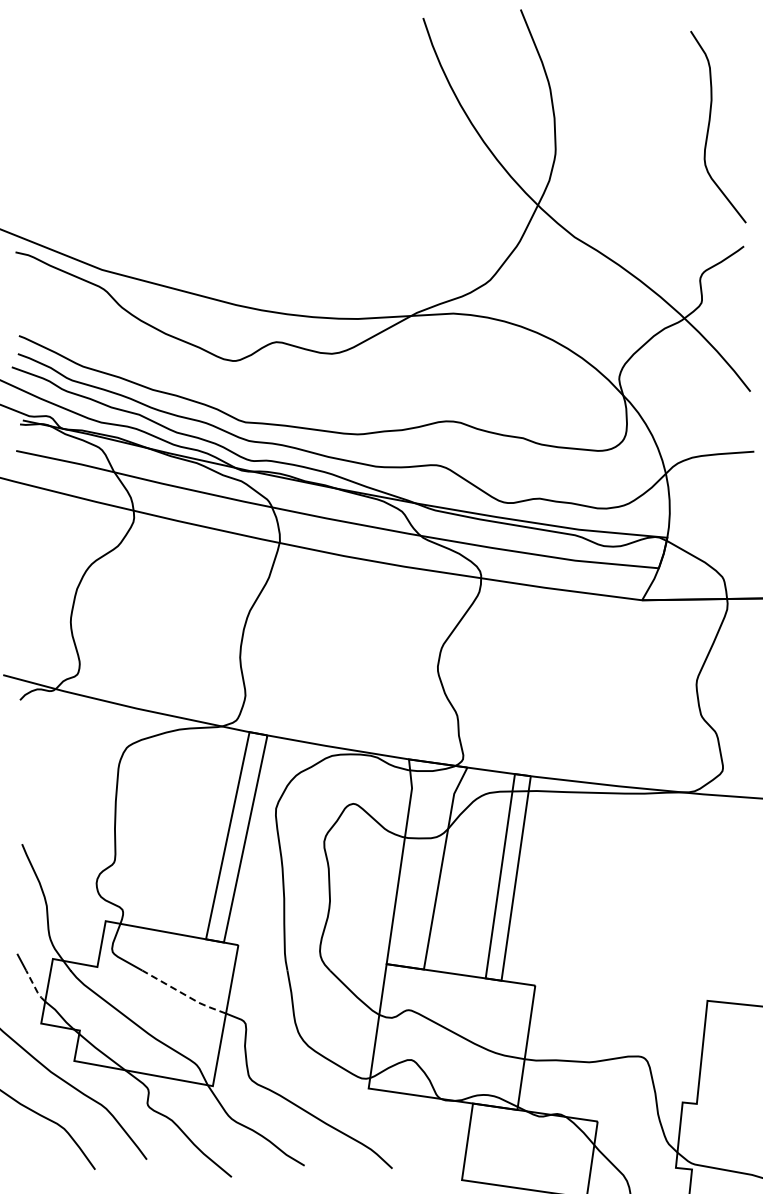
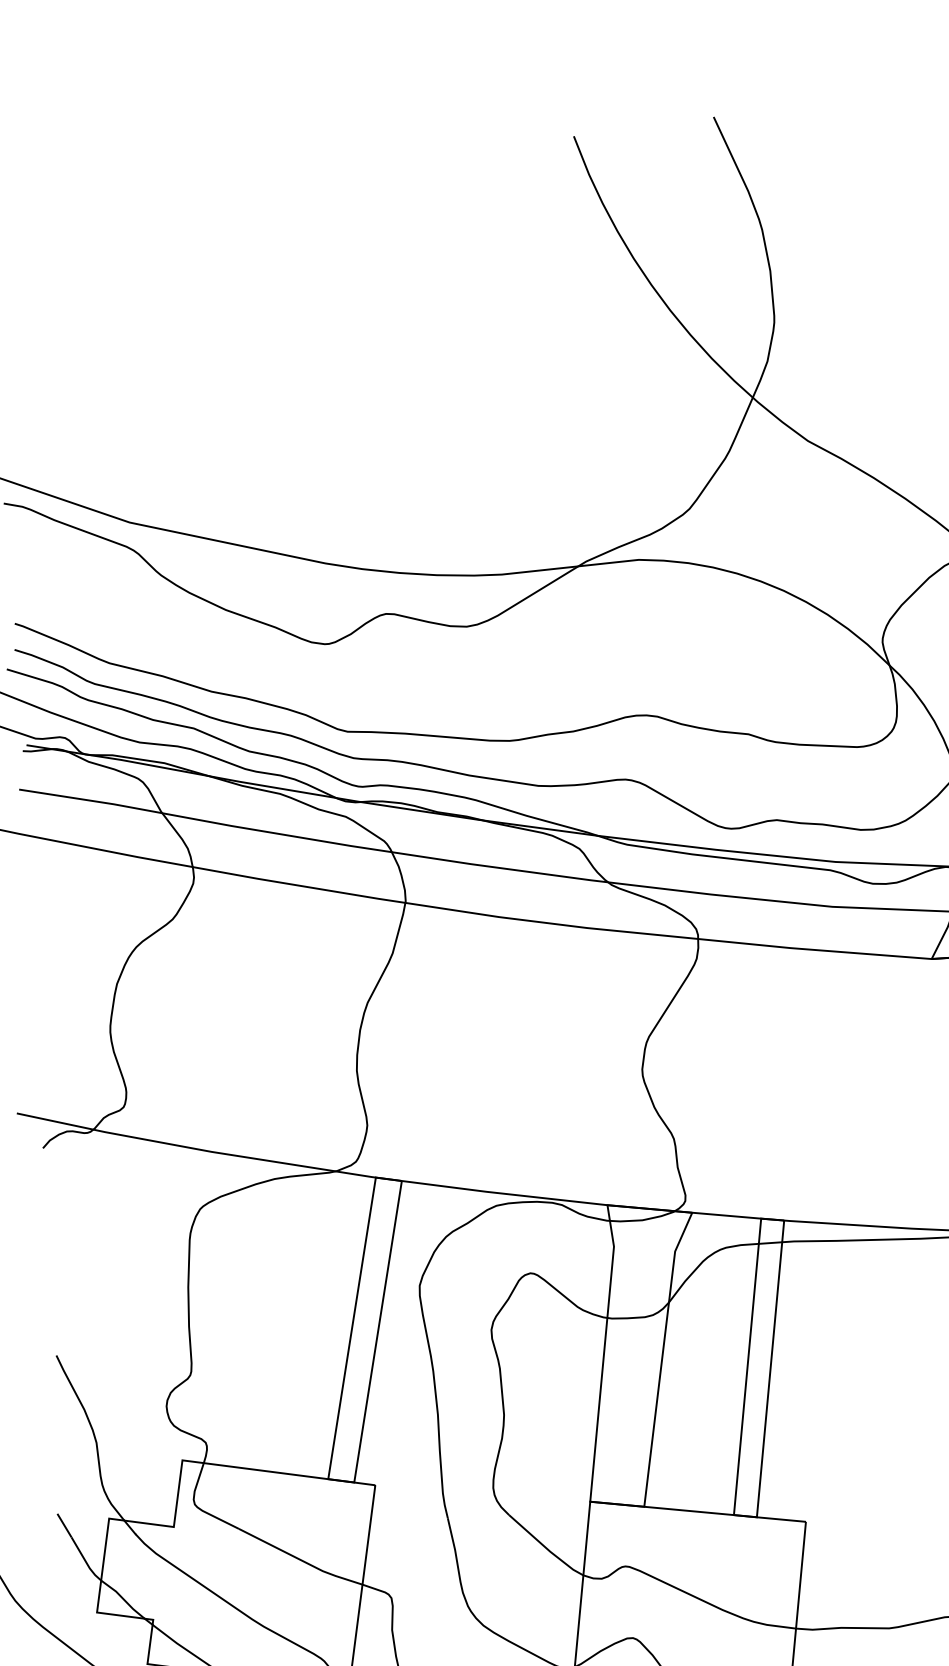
line: (35, 987) -> (86, 1561), dashed -> solid
line: (184, 994) -> (301, 1560), dashed -> solid

